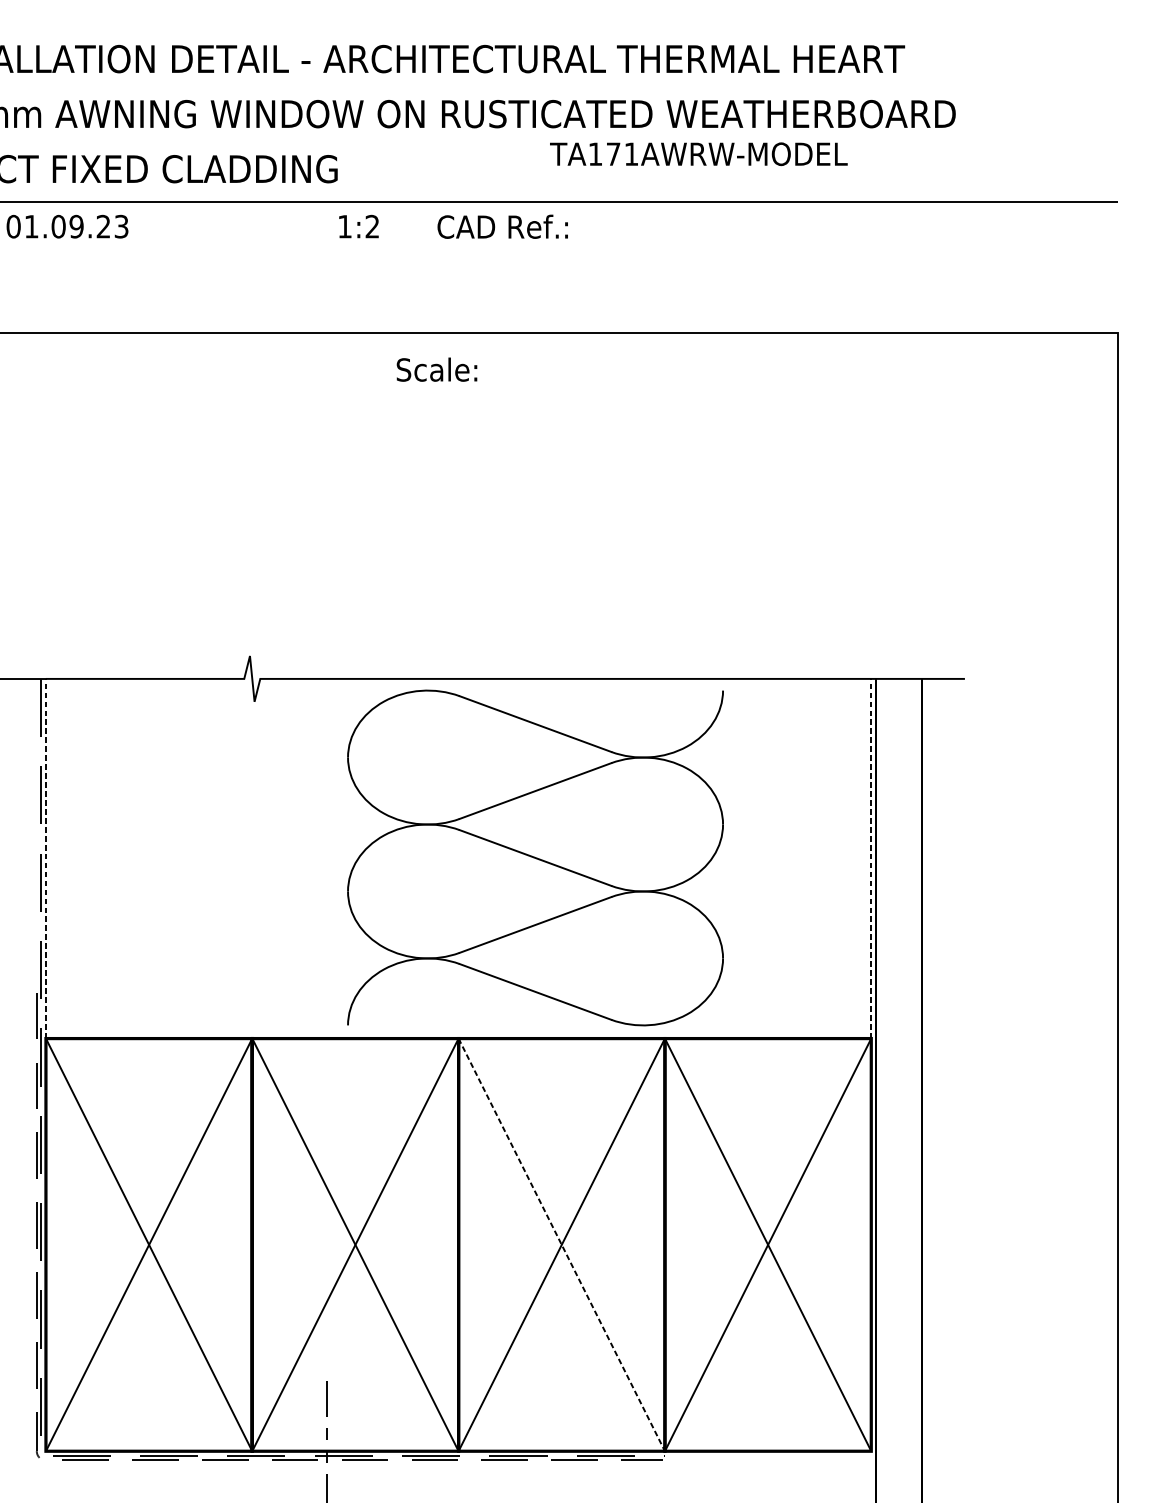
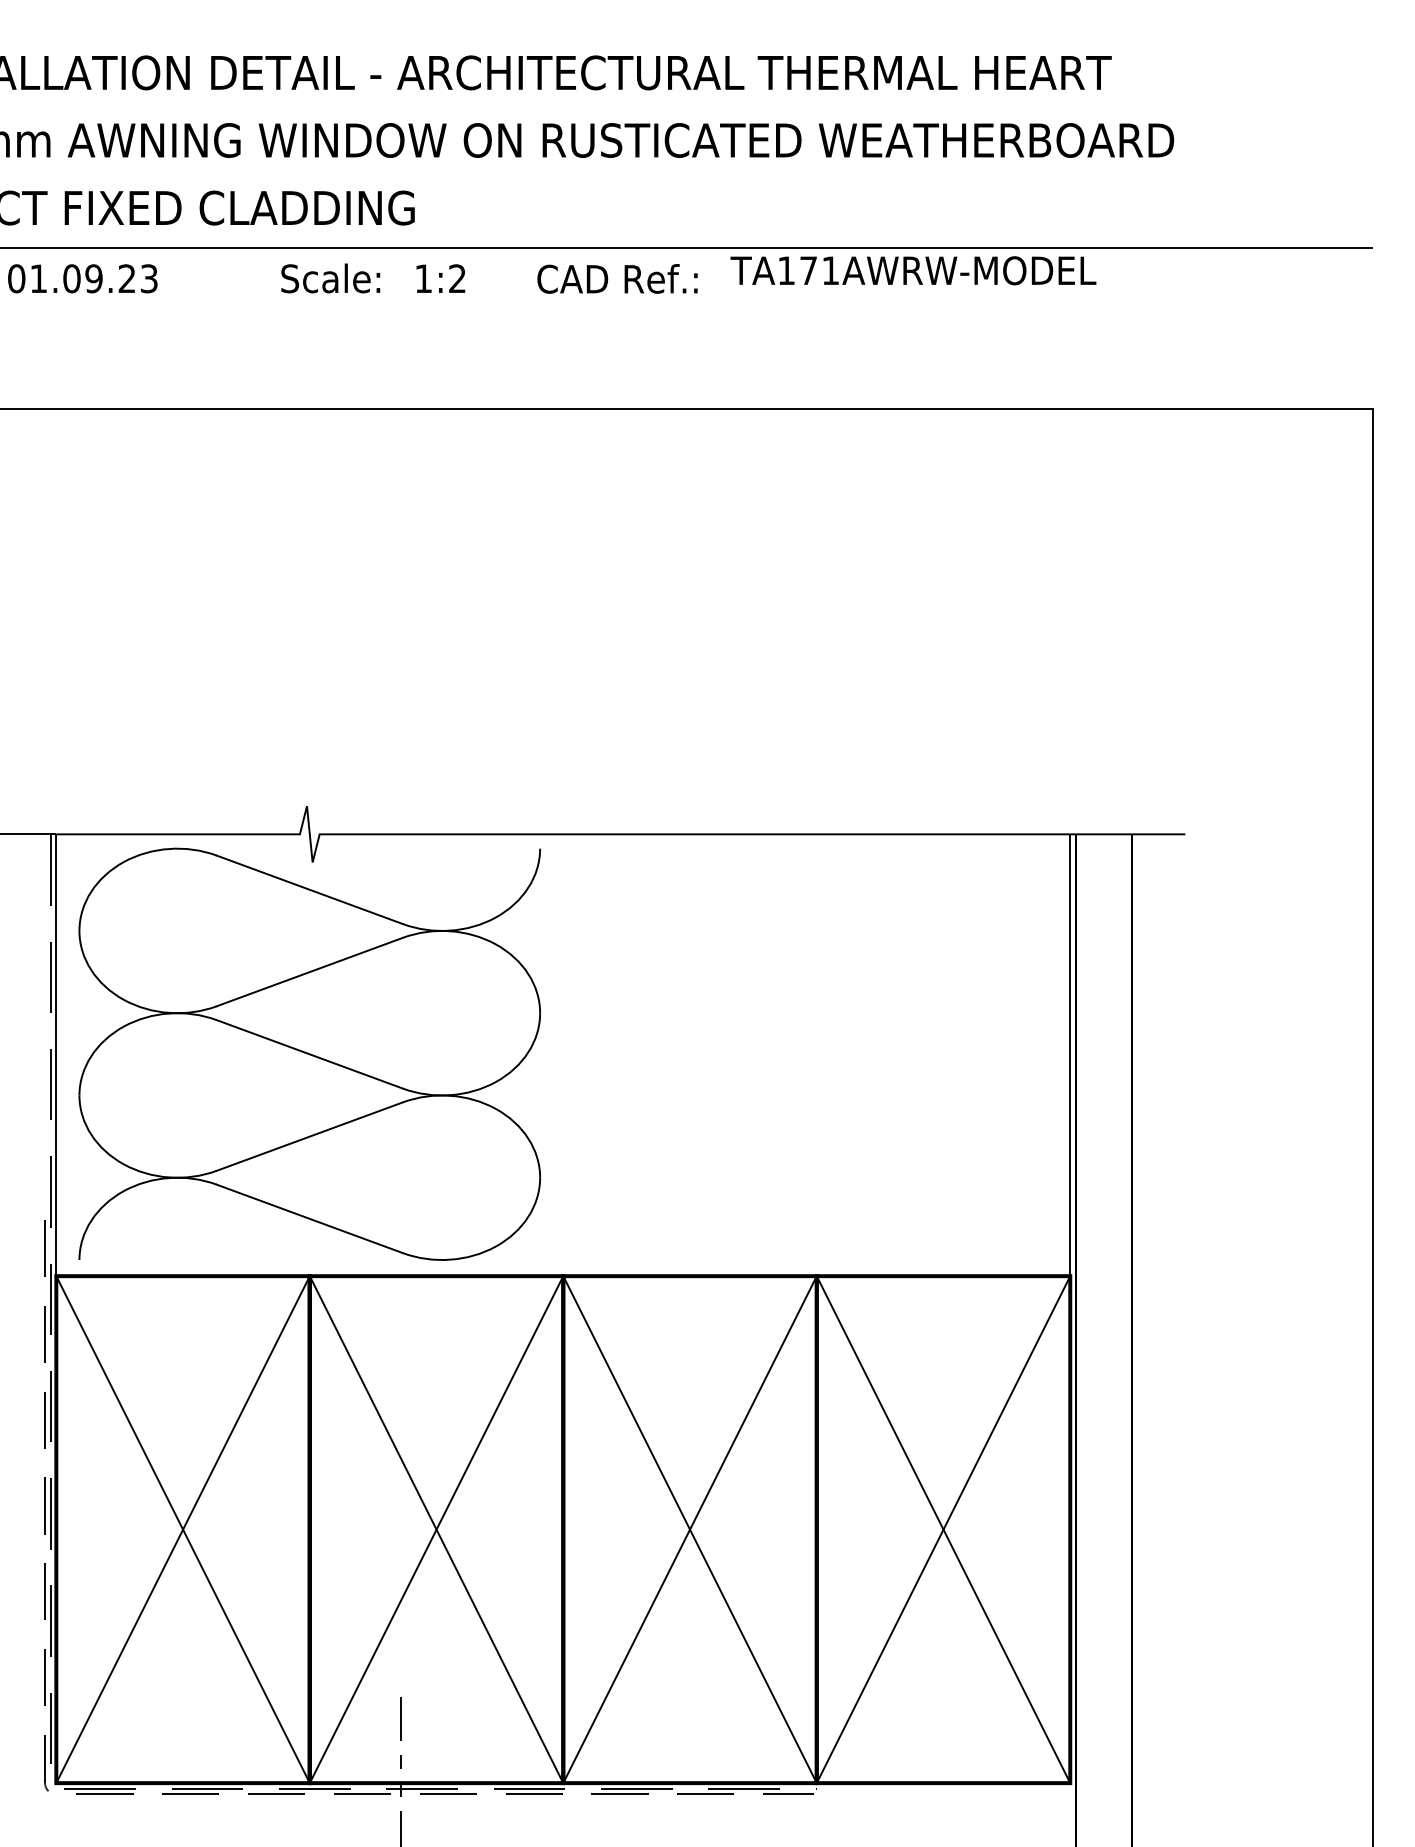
text: (698, 154) -> (913, 270), moved
text: (436, 369) -> (330, 278), moved
part: (535, 857) -> (309, 1053), moved
line: (46, 858) -> (56, 1055), dashed -> solid
line: (871, 858) -> (1070, 1055), dashed -> solid
line: (562, 1245) -> (690, 1530), dashed -> solid

